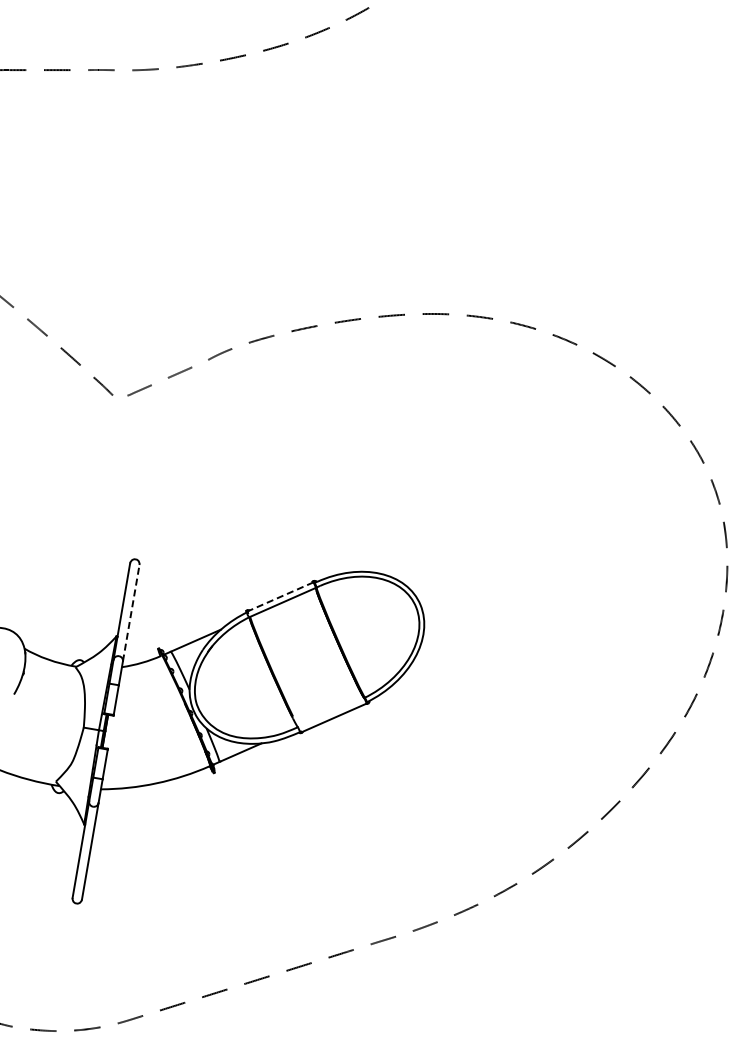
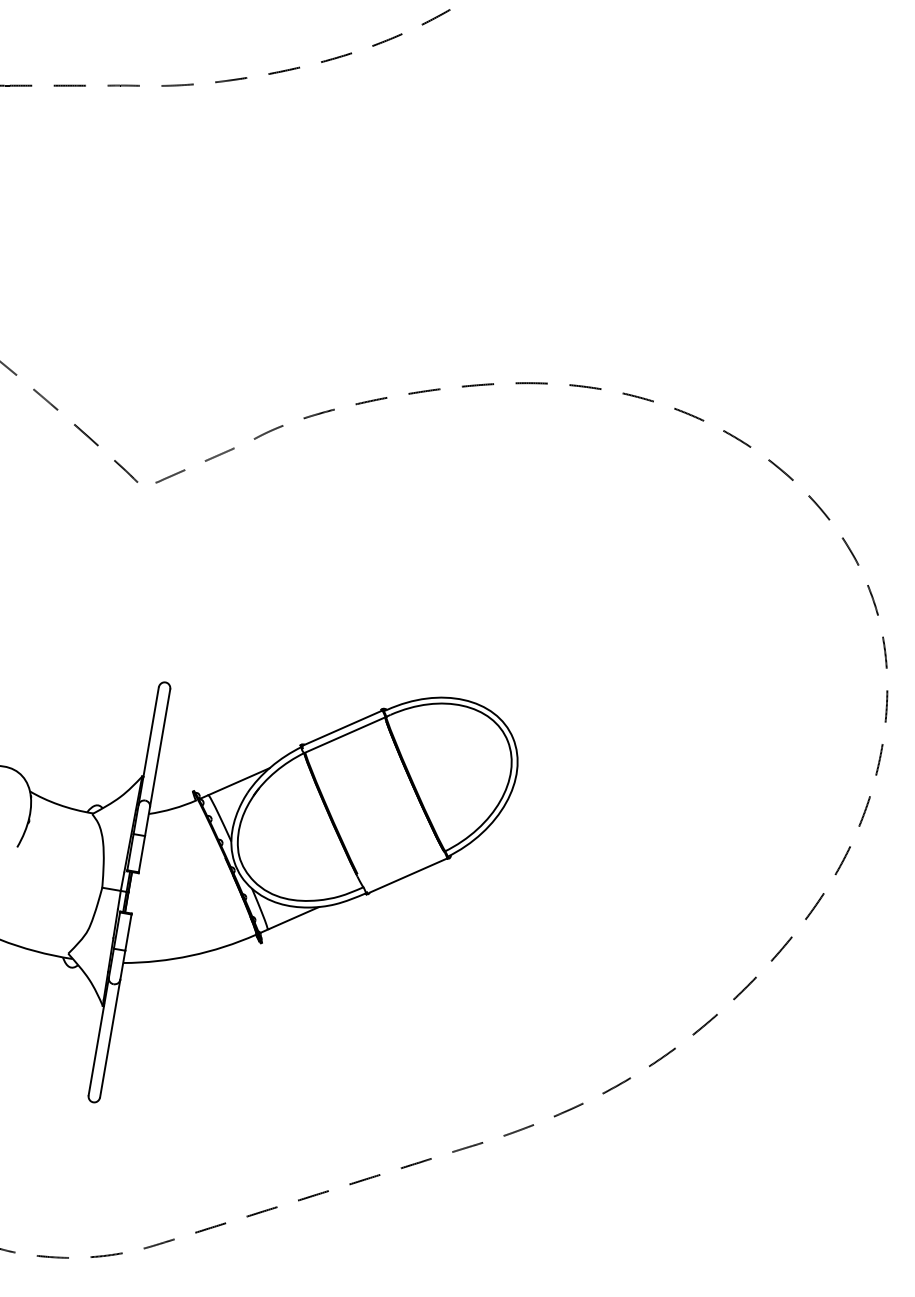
line: (280, 596) -> (342, 727), dashed -> solid
line: (131, 613) -> (160, 748), dashed -> solid

